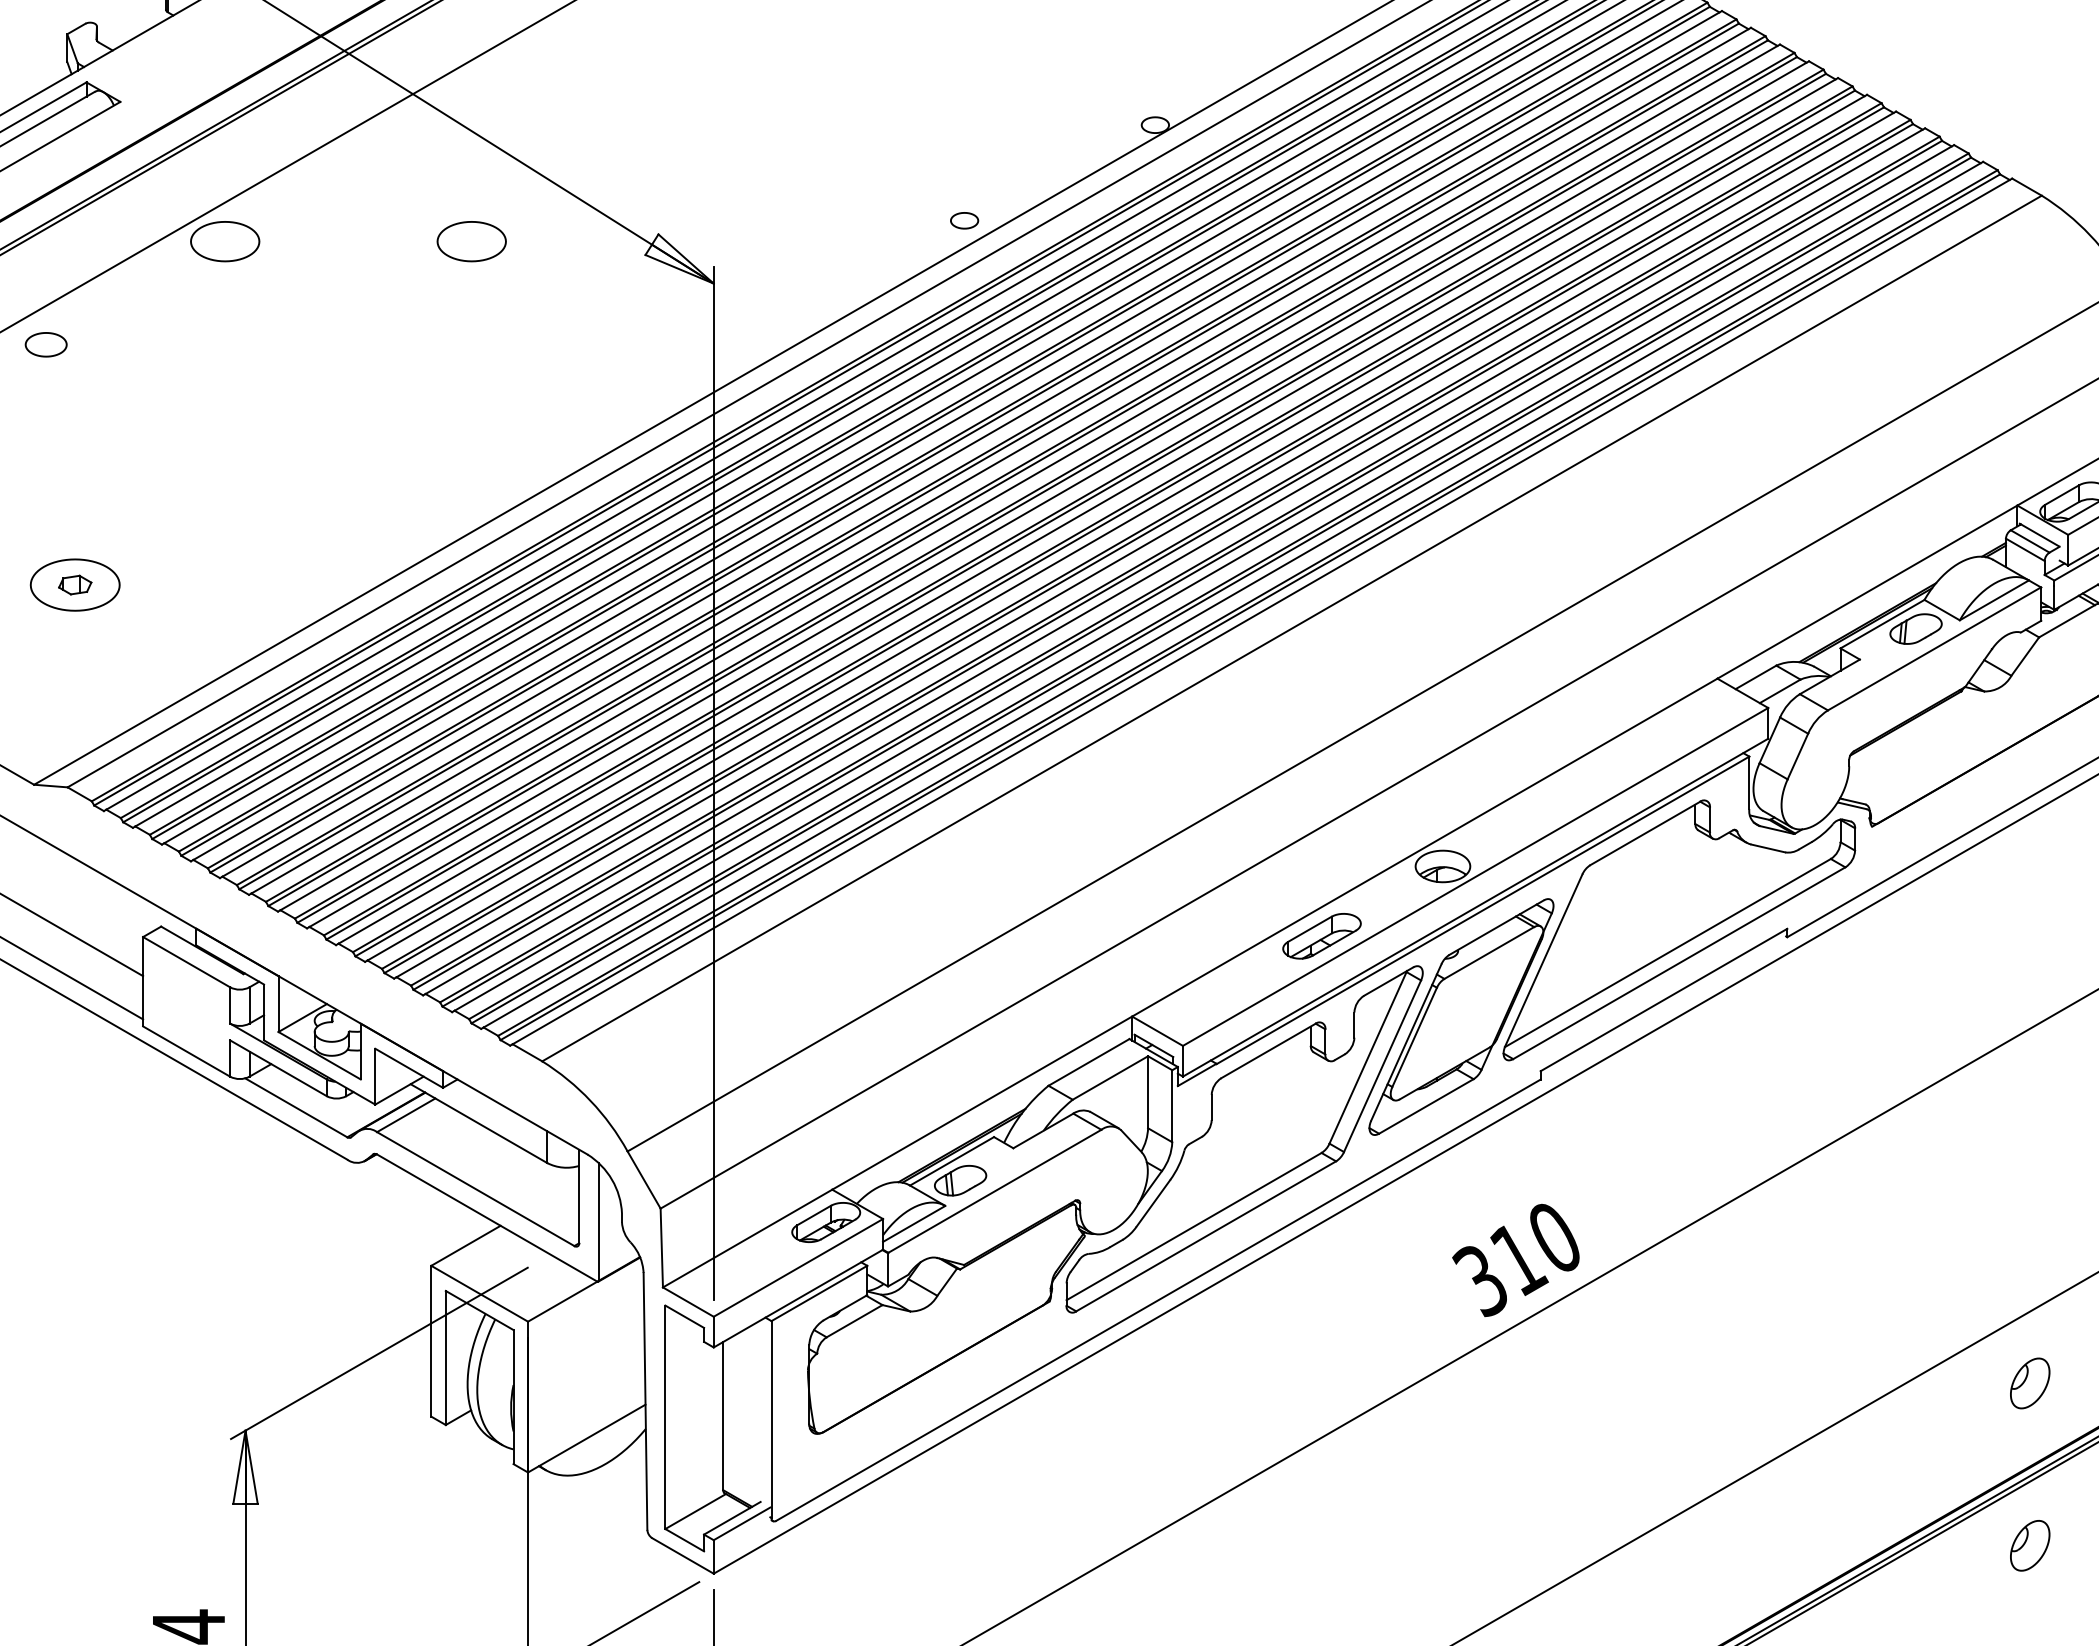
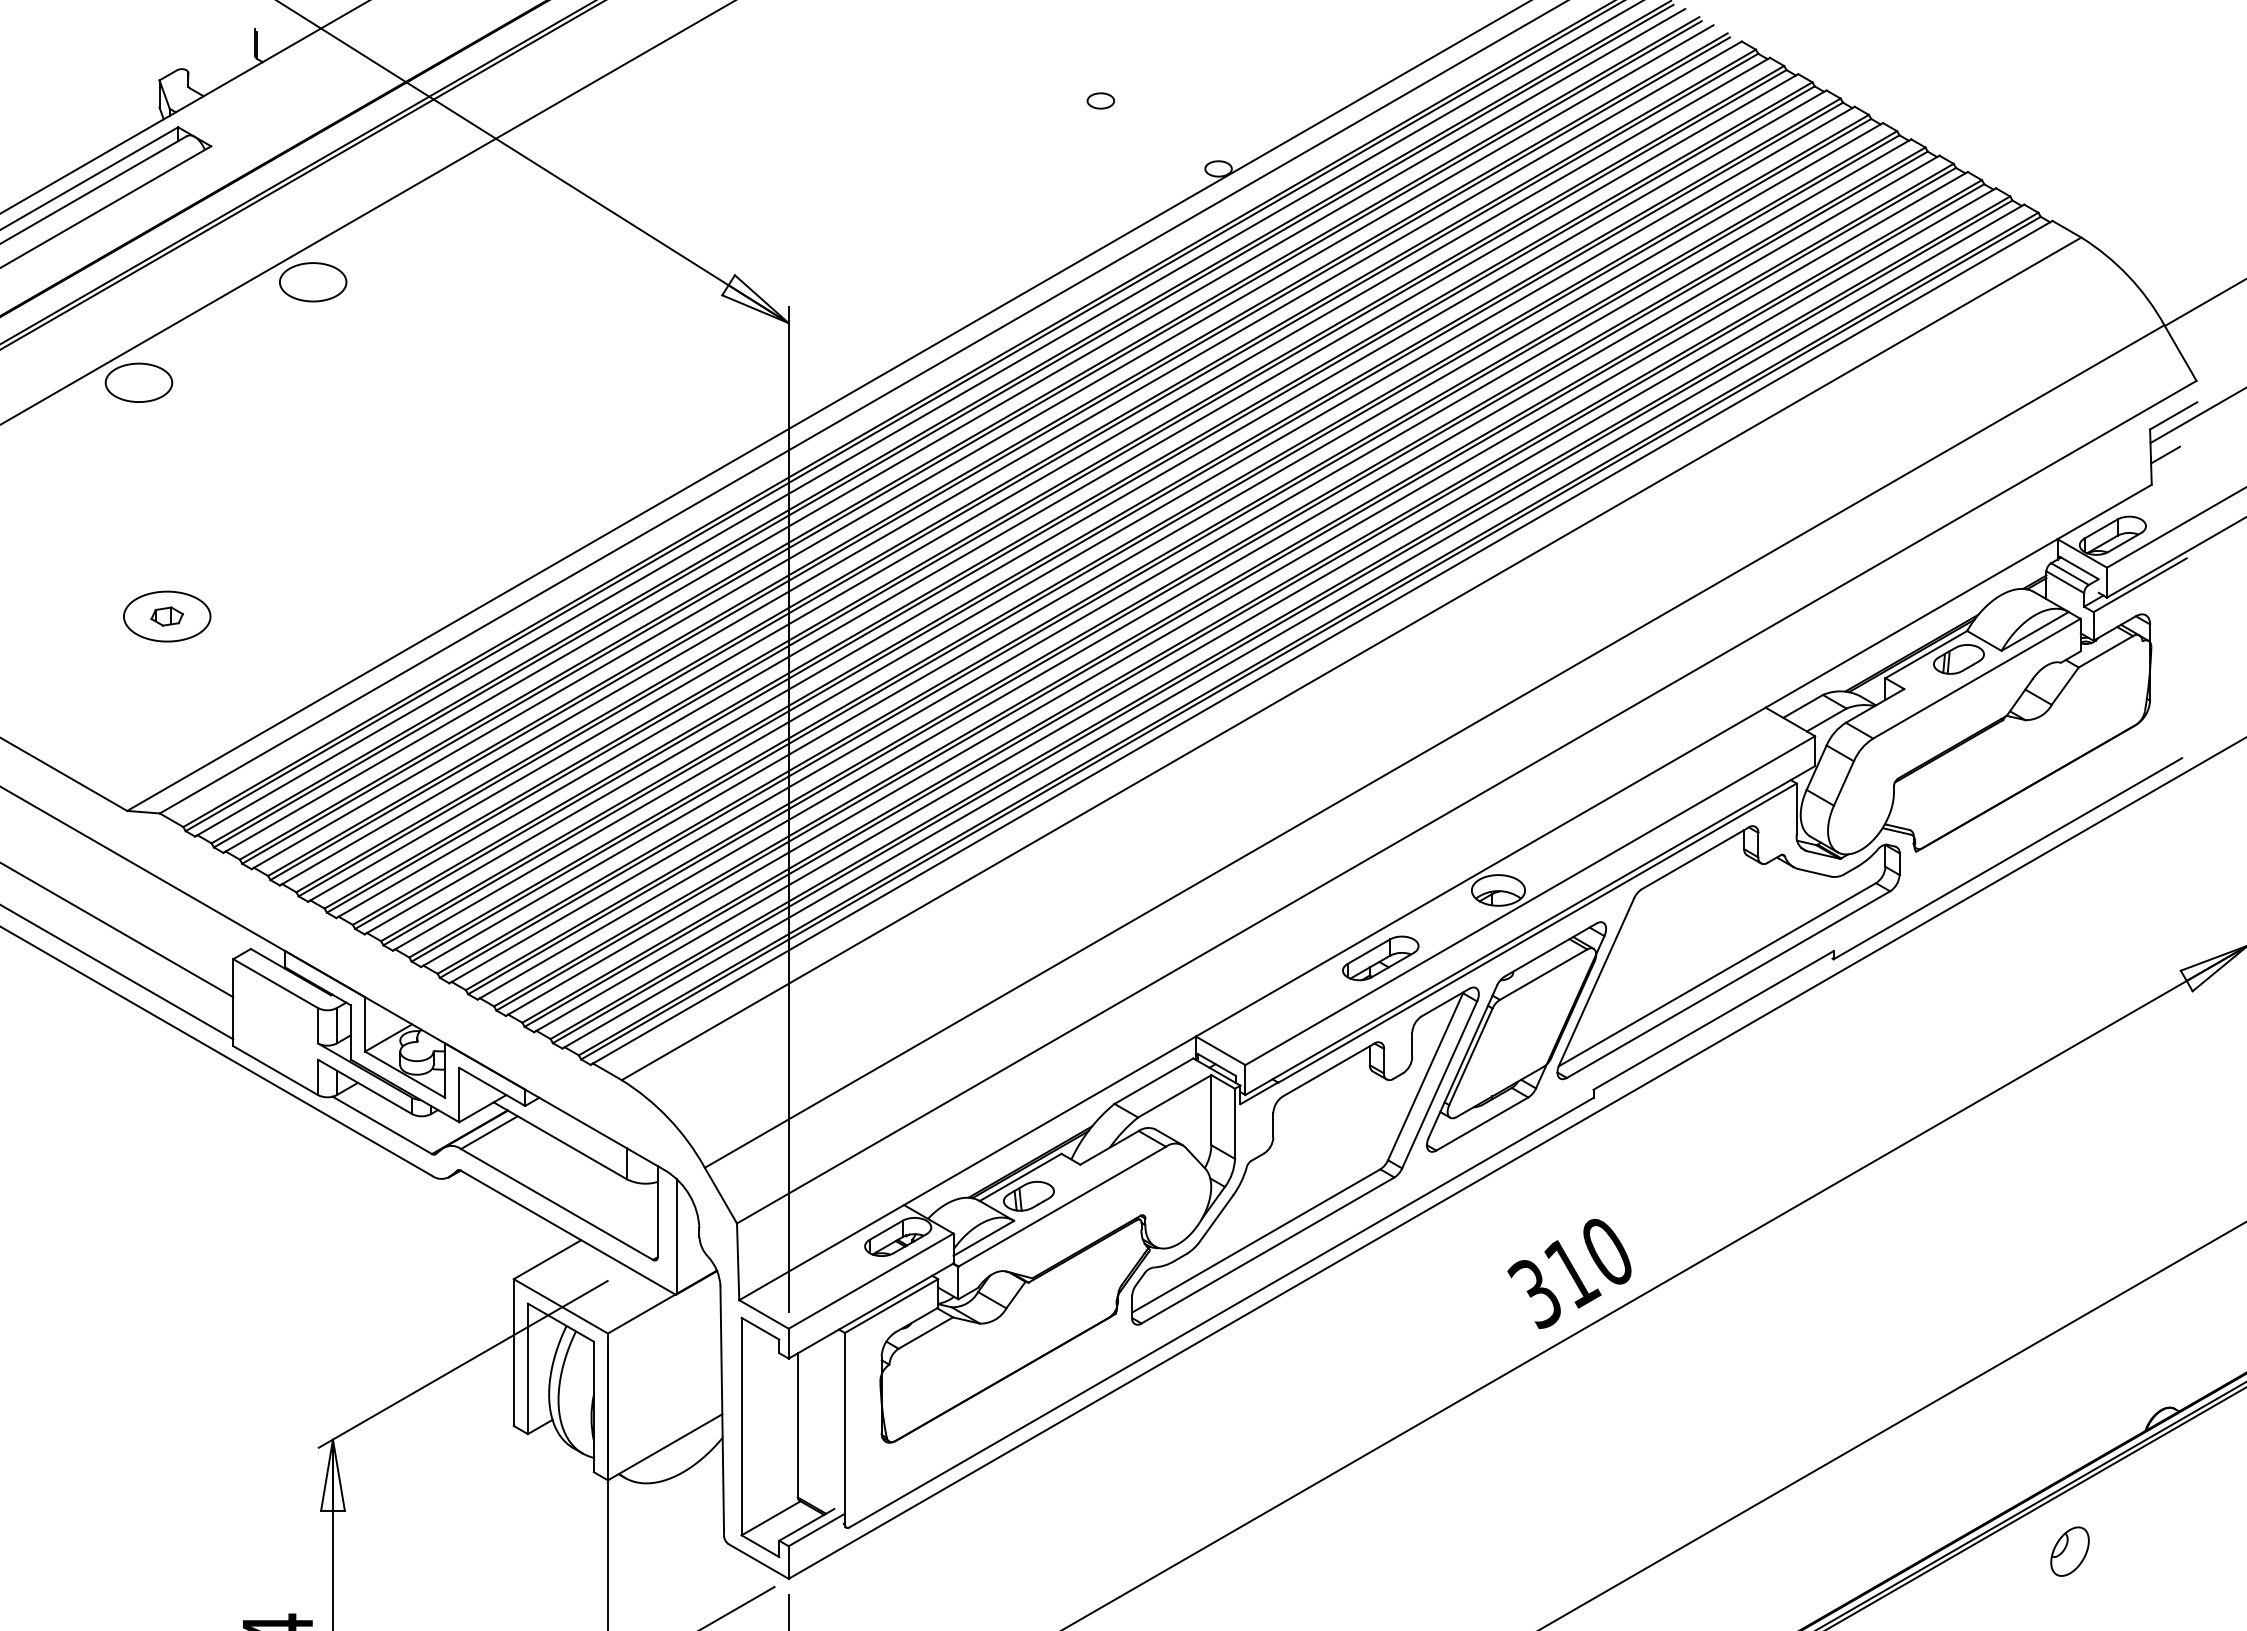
part: (964, 220) -> (1100, 100), moved
part: (472, 241) -> (553, 282), removed
part: (45, 344) -> (138, 382), size x1.67
part: (2029, 1383) -> (2069, 1393), removed

